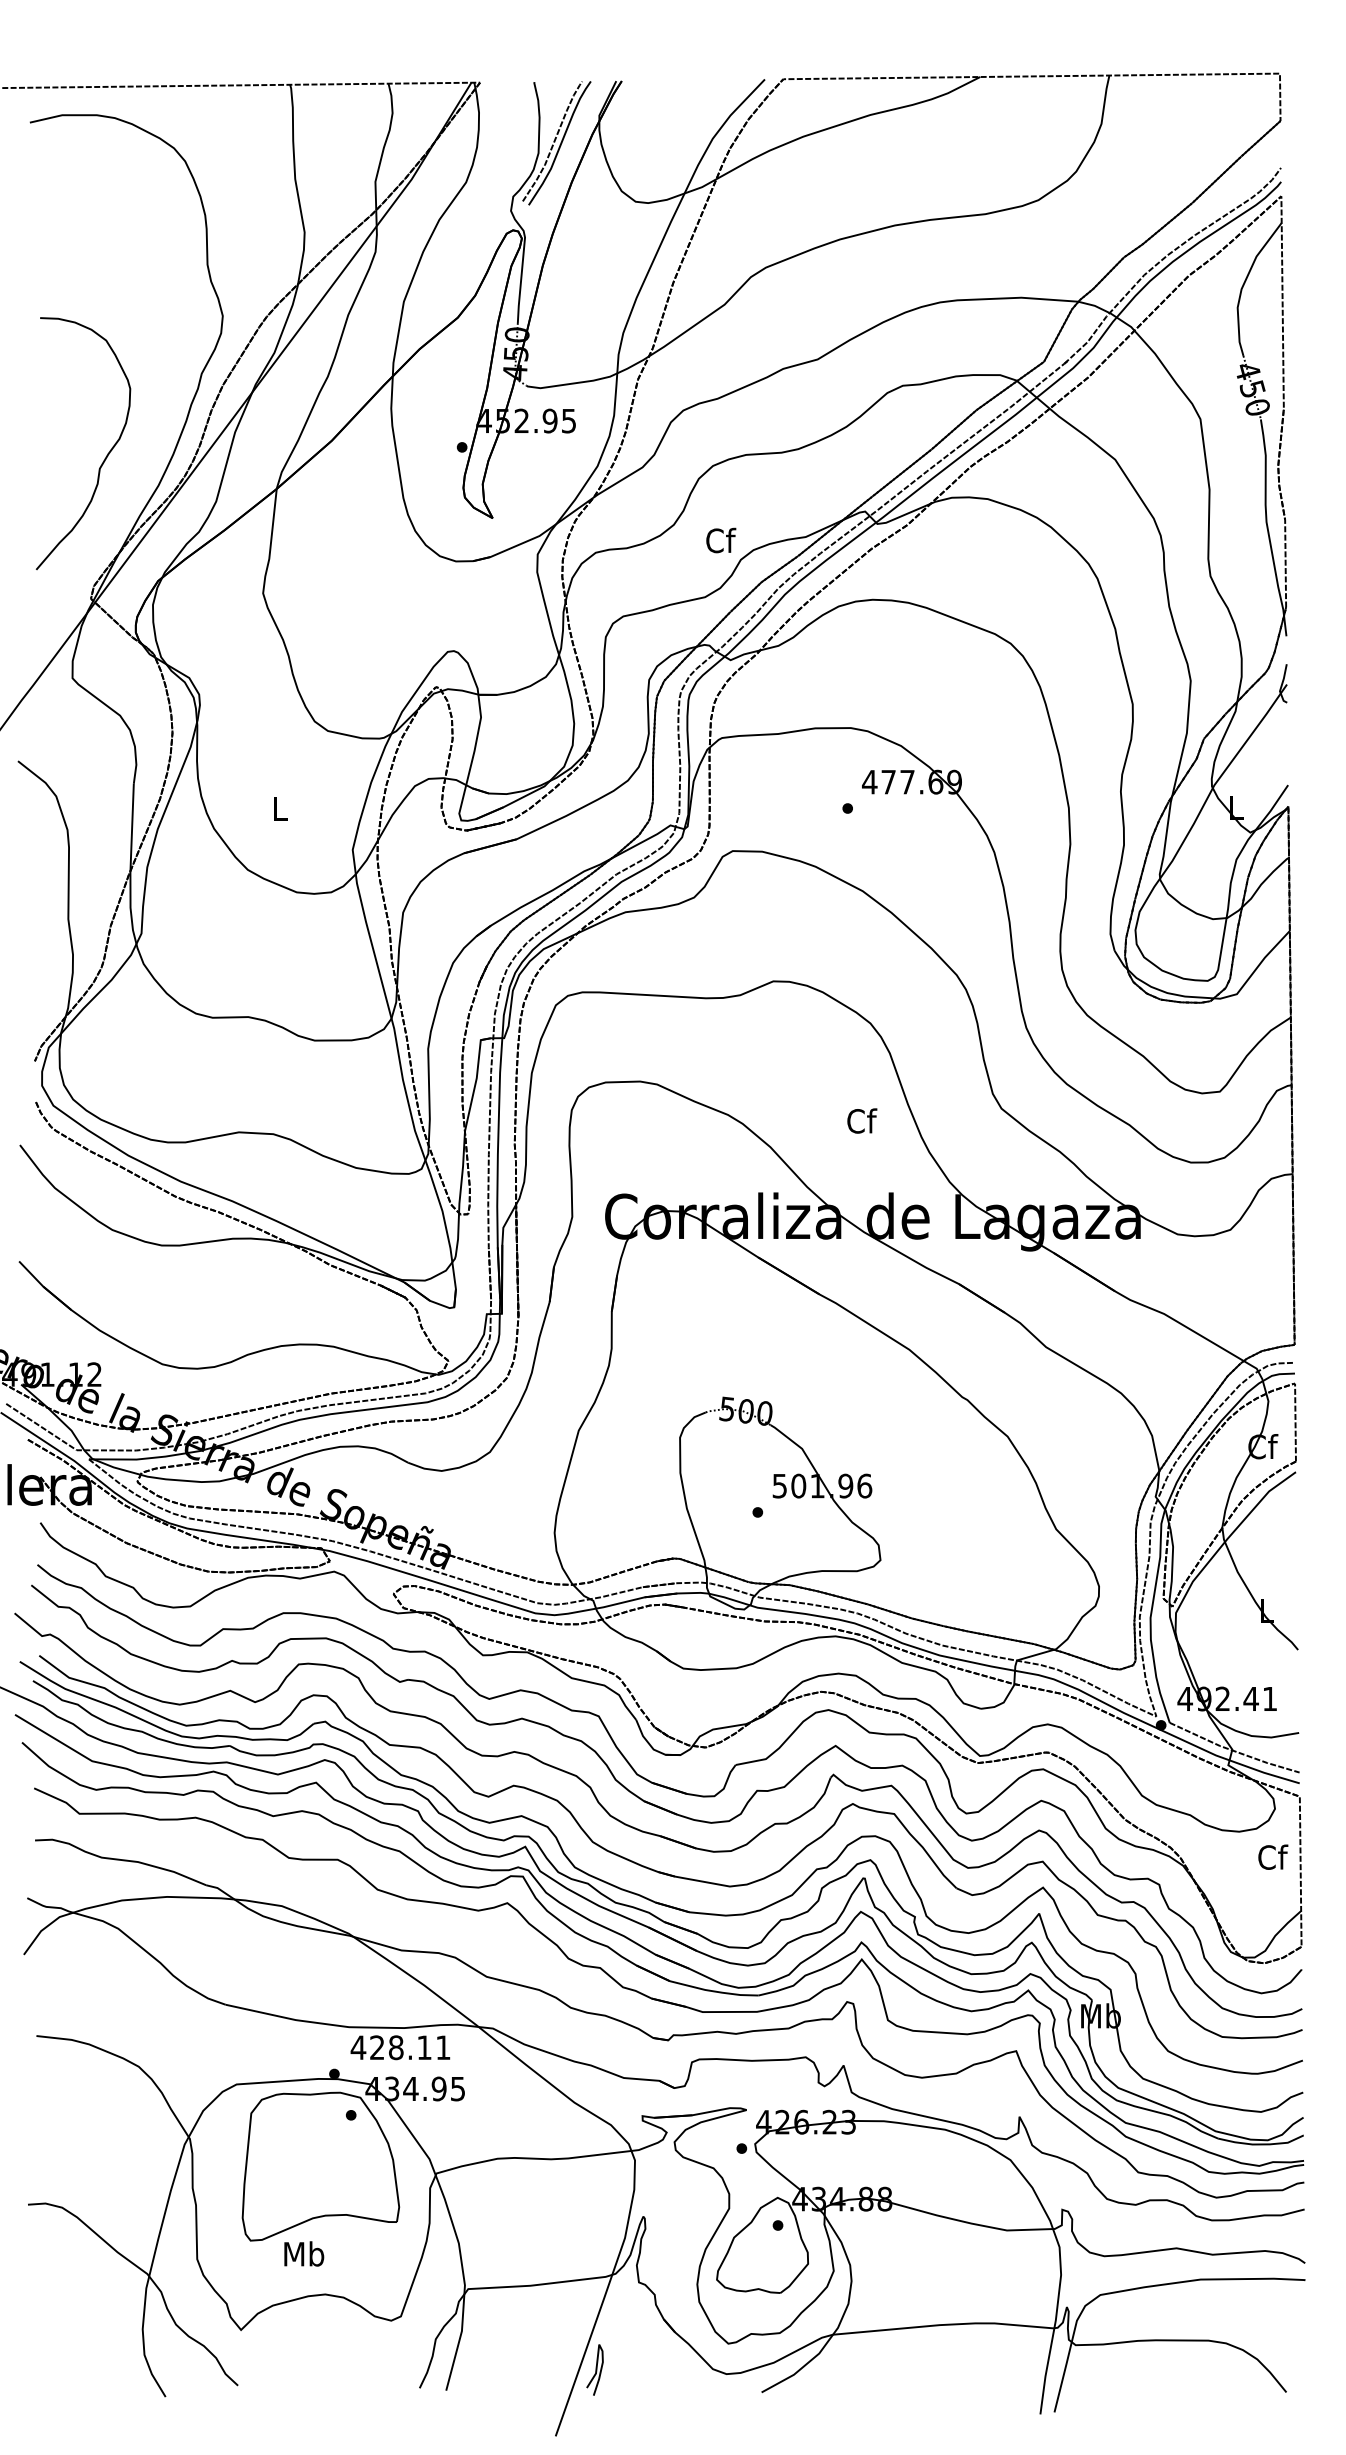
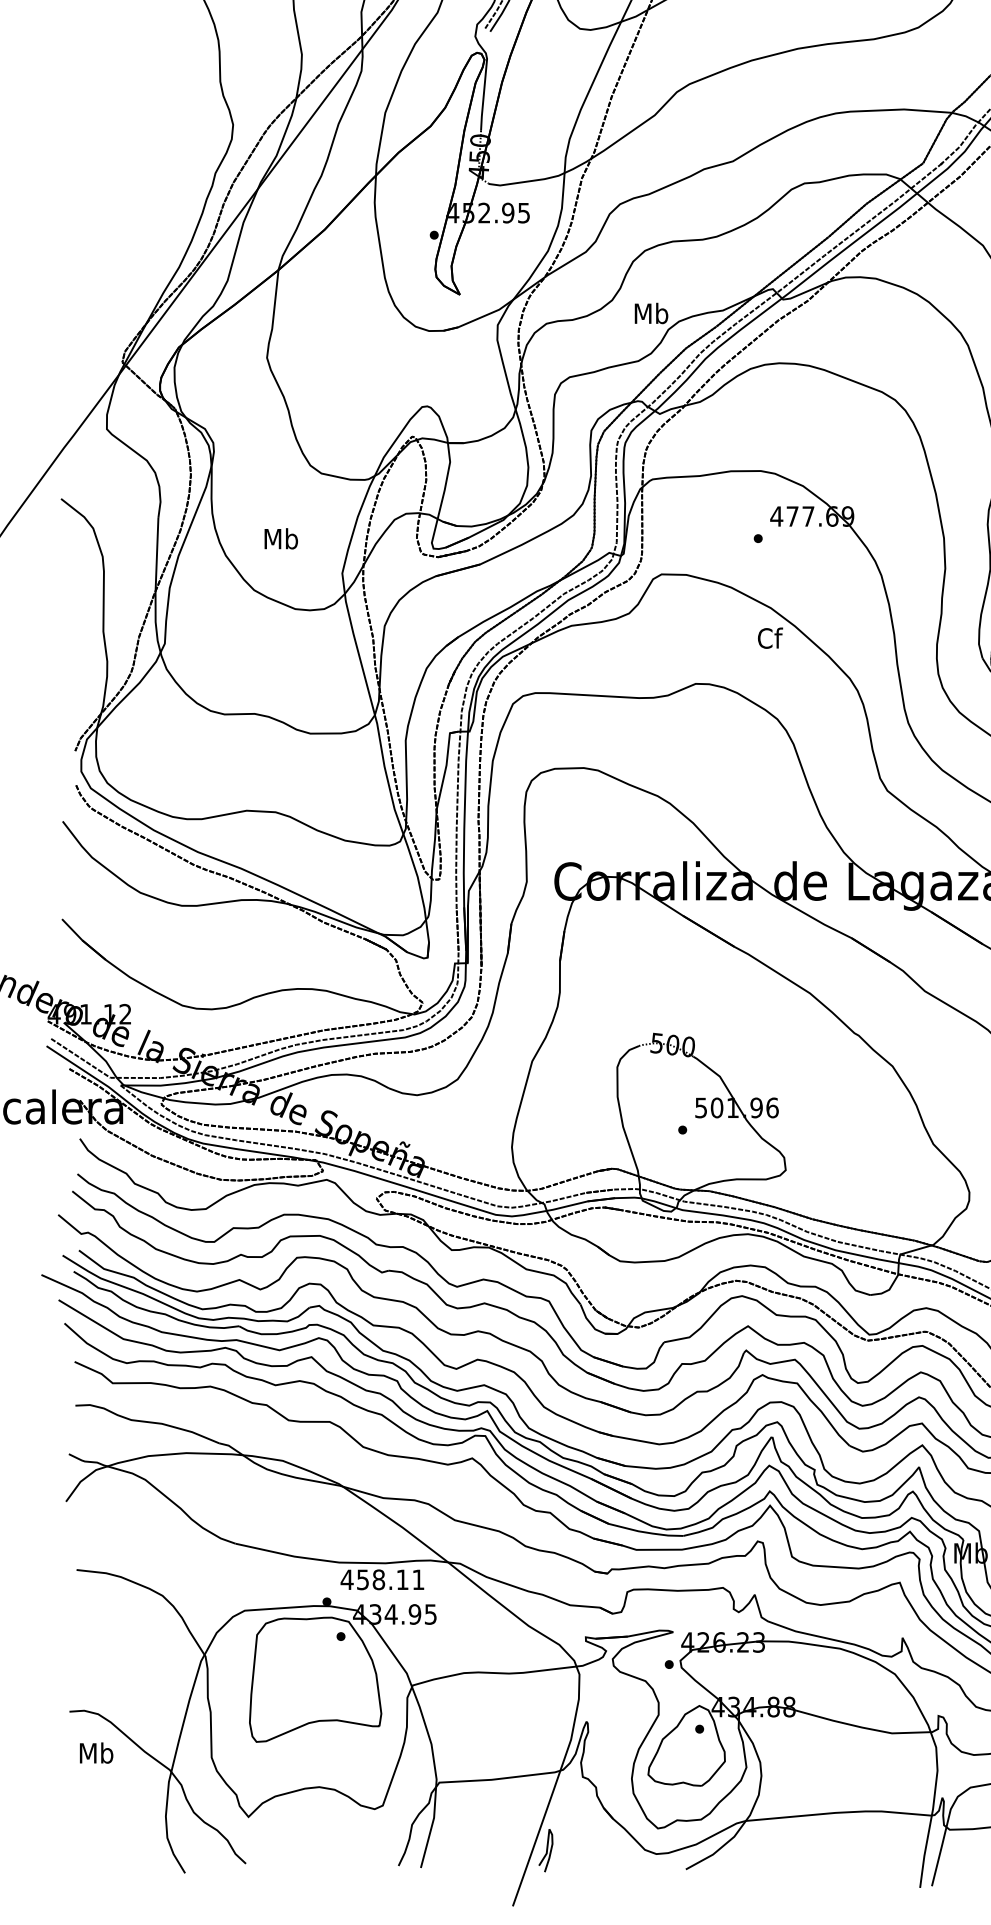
curve: (104, 458) -> (133, 244), removed
text: (720, 540) -> (651, 313), Cf -> Mb
text: (279, 808) -> (280, 538), L -> Mb
text: (862, 1120) -> (770, 637), moved
text: (377, 2047) -> (363, 1579), 428.11 -> 458.11
text: (304, 2253) -> (96, 1752), moved

